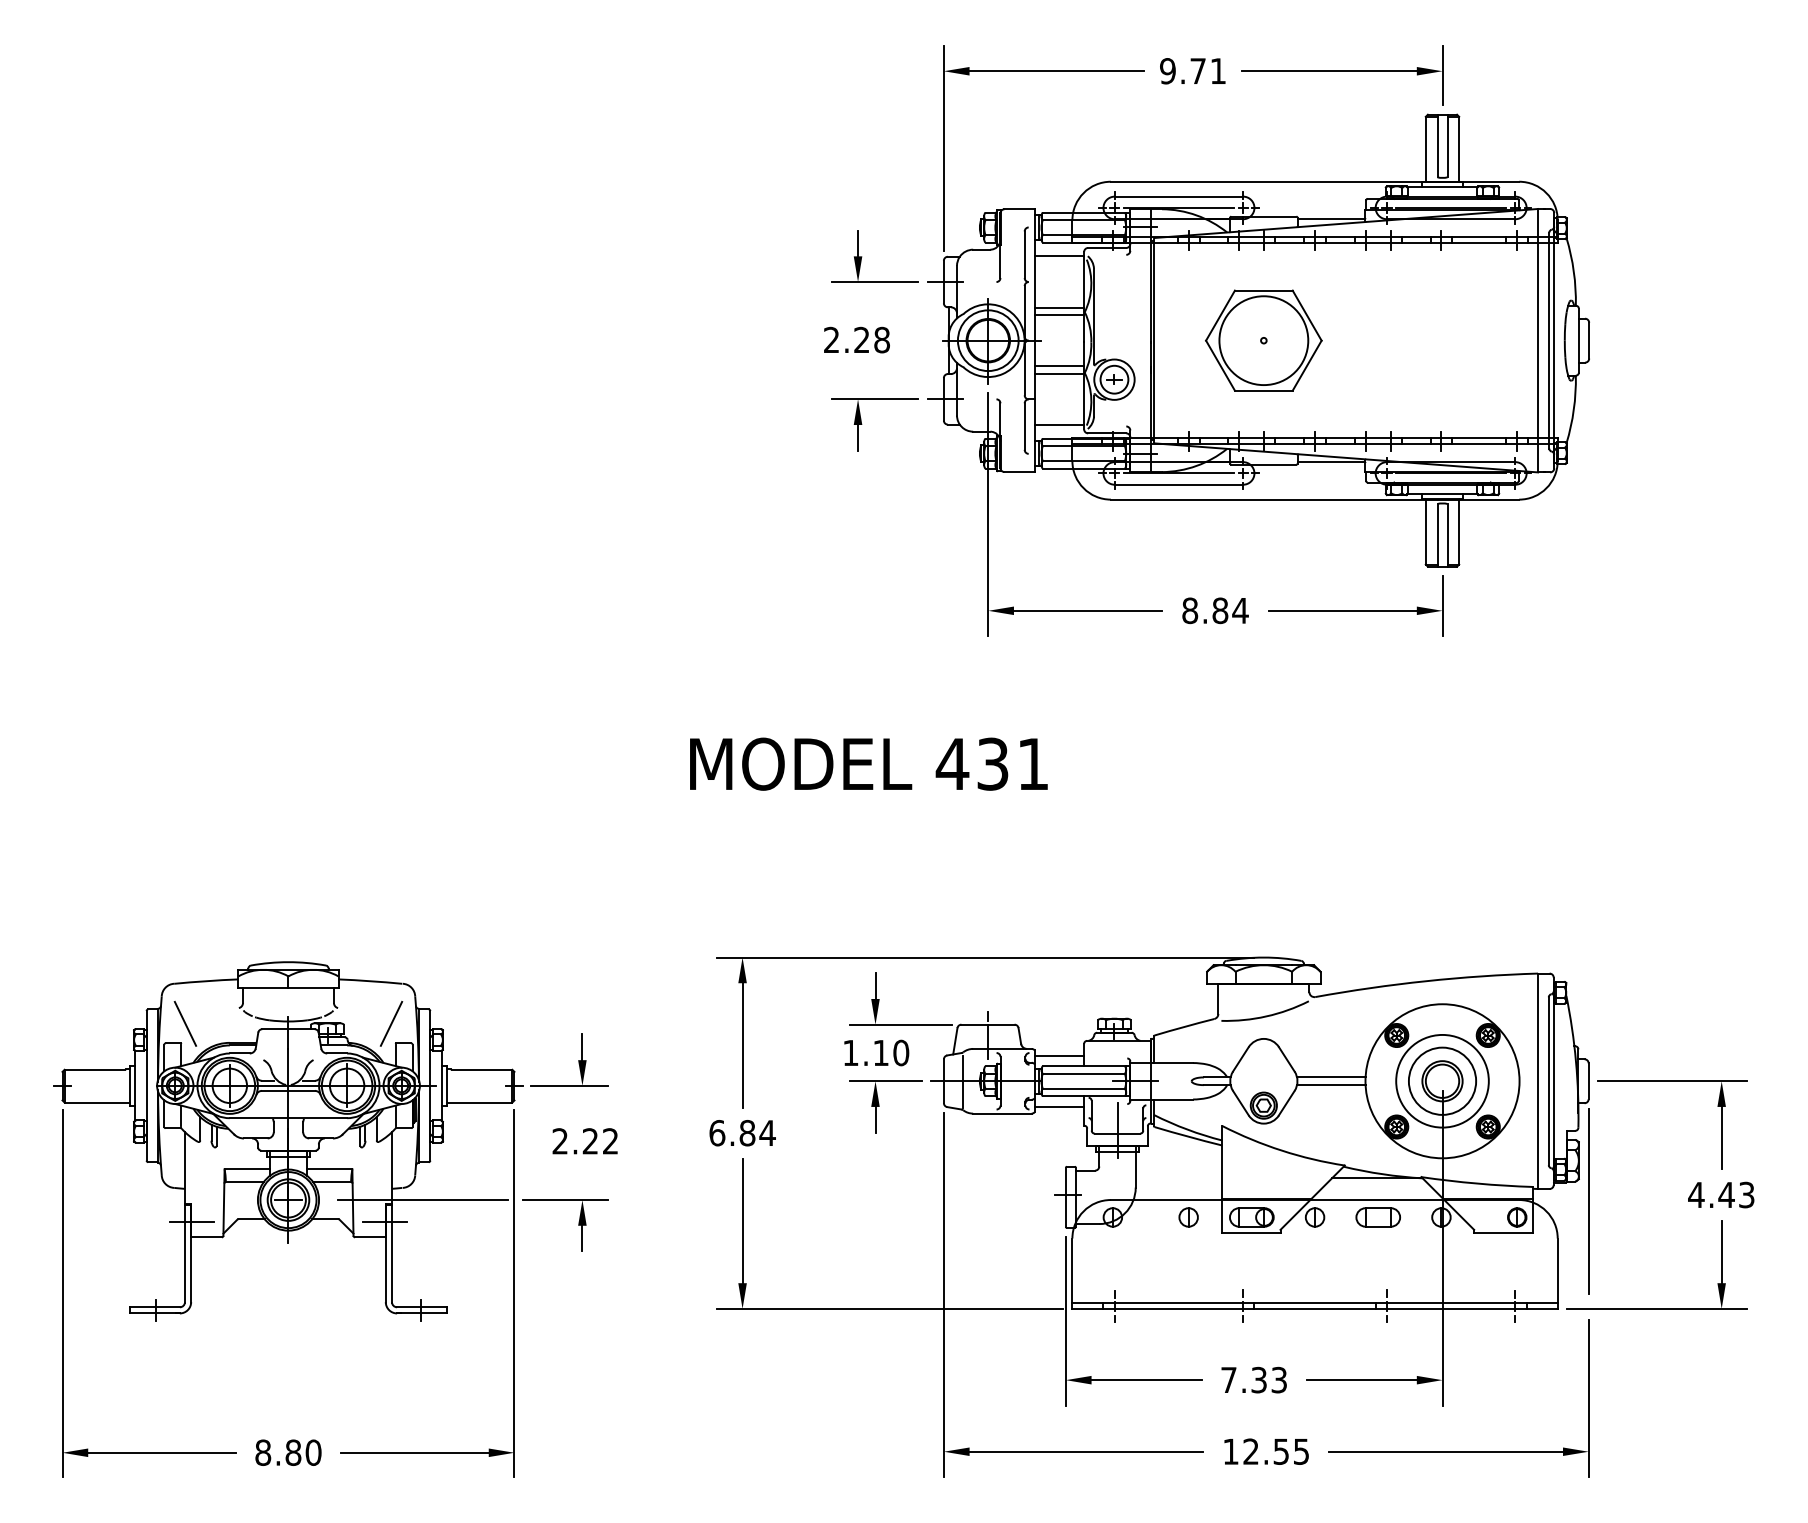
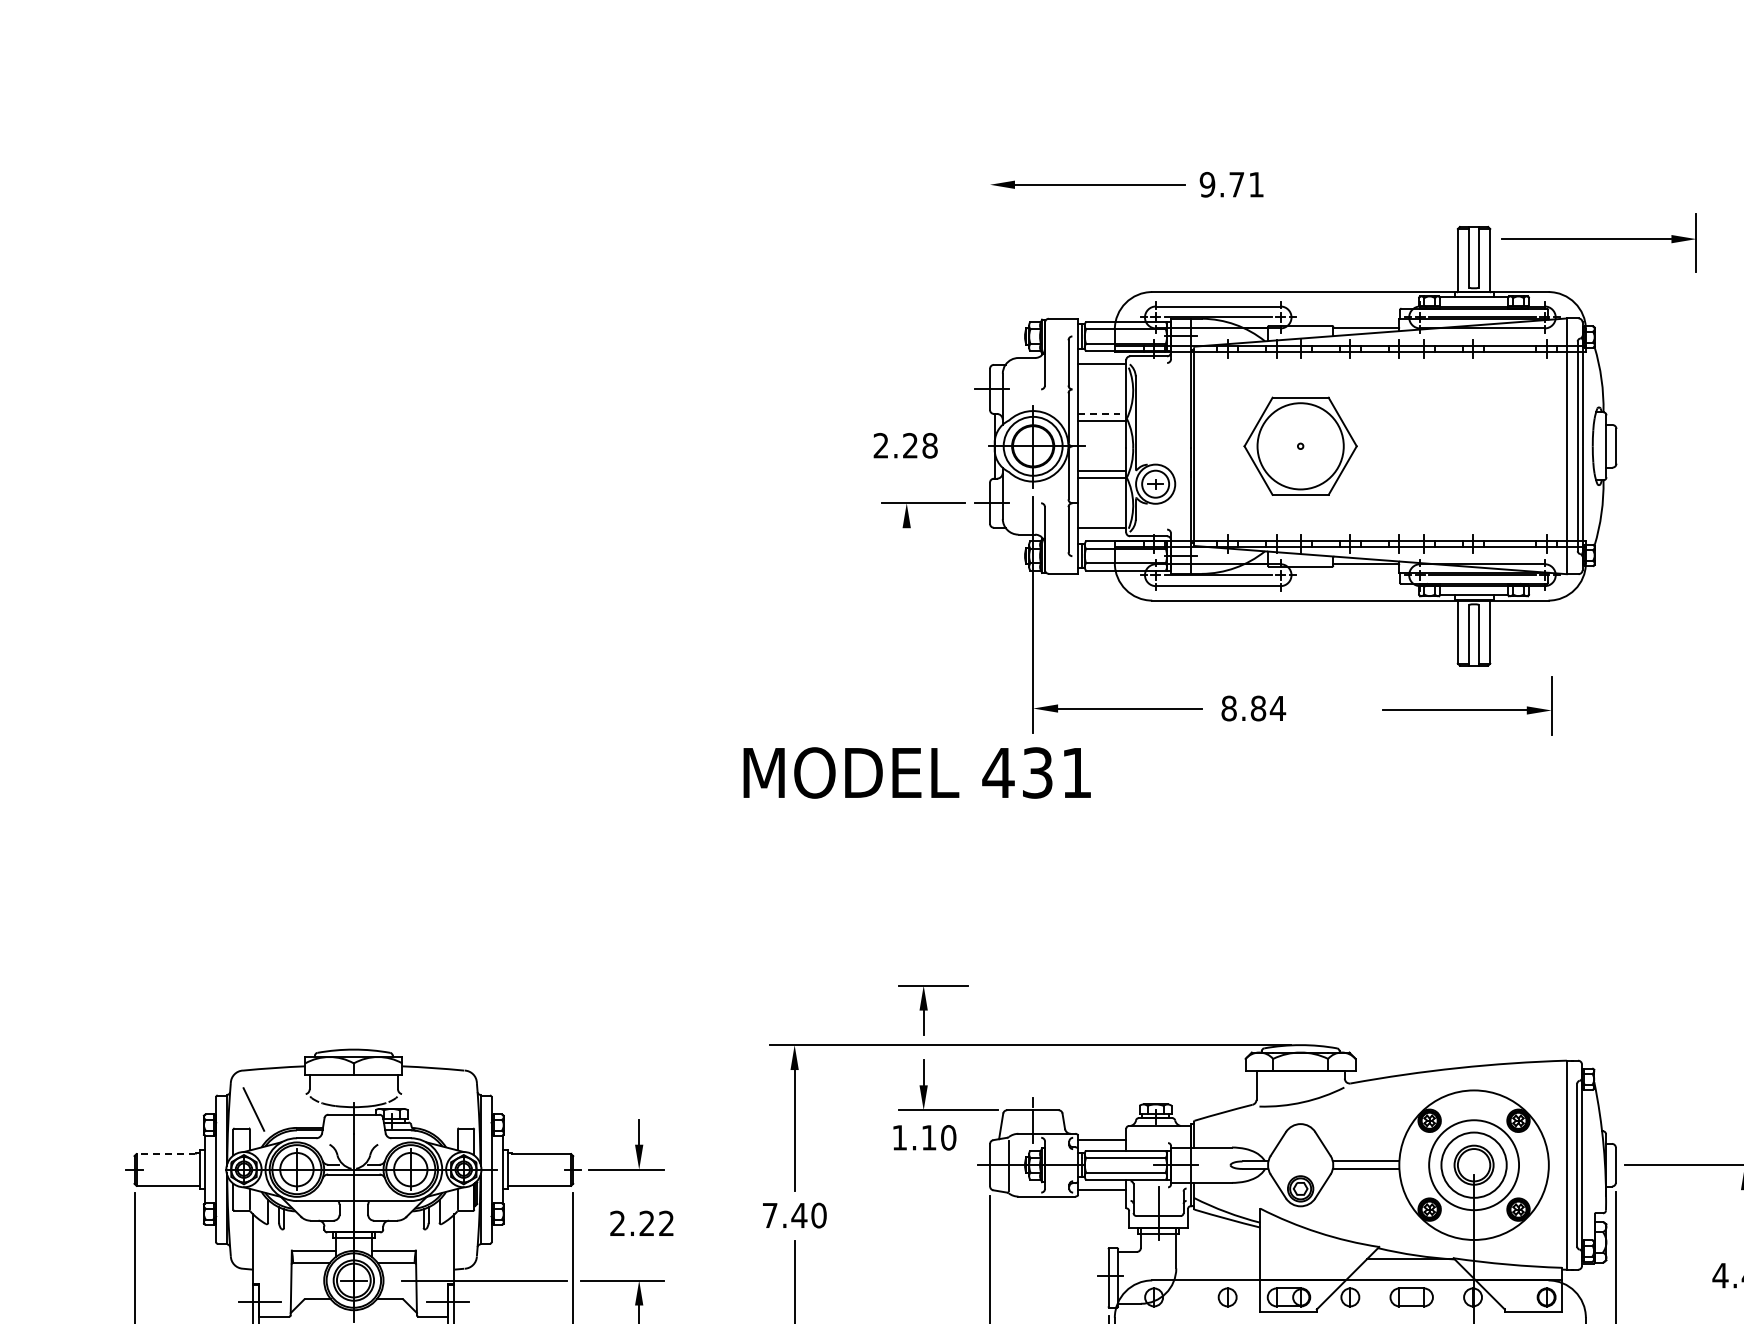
part: (1342, 75) -> (1599, 243), moved
line: (943, 148) -> (989, 259), removed
part: (862, 256) -> (911, 364), removed
line: (1059, 307) -> (1102, 414), solid -> dashed
line: (858, 437) -> (907, 540), removed
part: (1355, 605) -> (1467, 705), moved
text: (868, 763) -> (916, 772), moved
line: (391, 1023) -> (453, 1109), removed
line: (94, 1069) -> (165, 1153), solid -> dashed
part: (885, 1106) -> (933, 1010), moved
text: (742, 1133) -> (794, 1215), 6.84 -> 7.40

